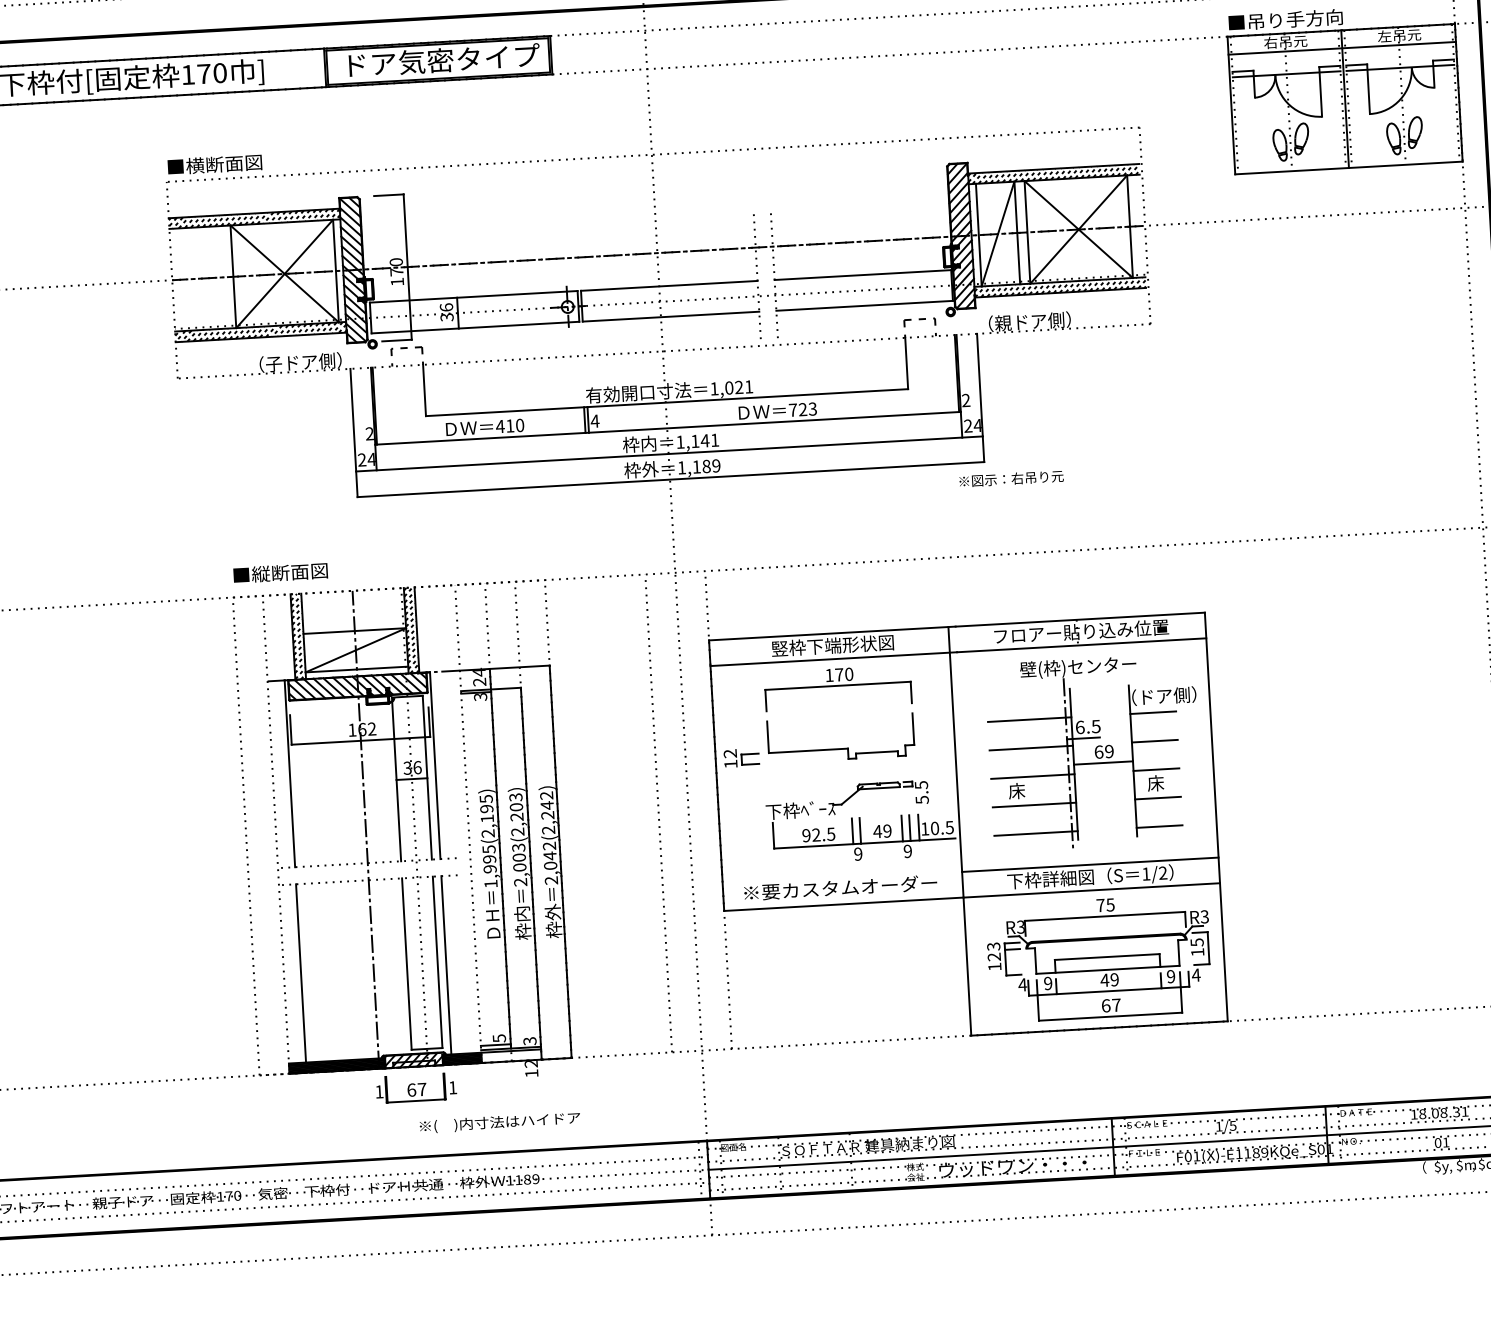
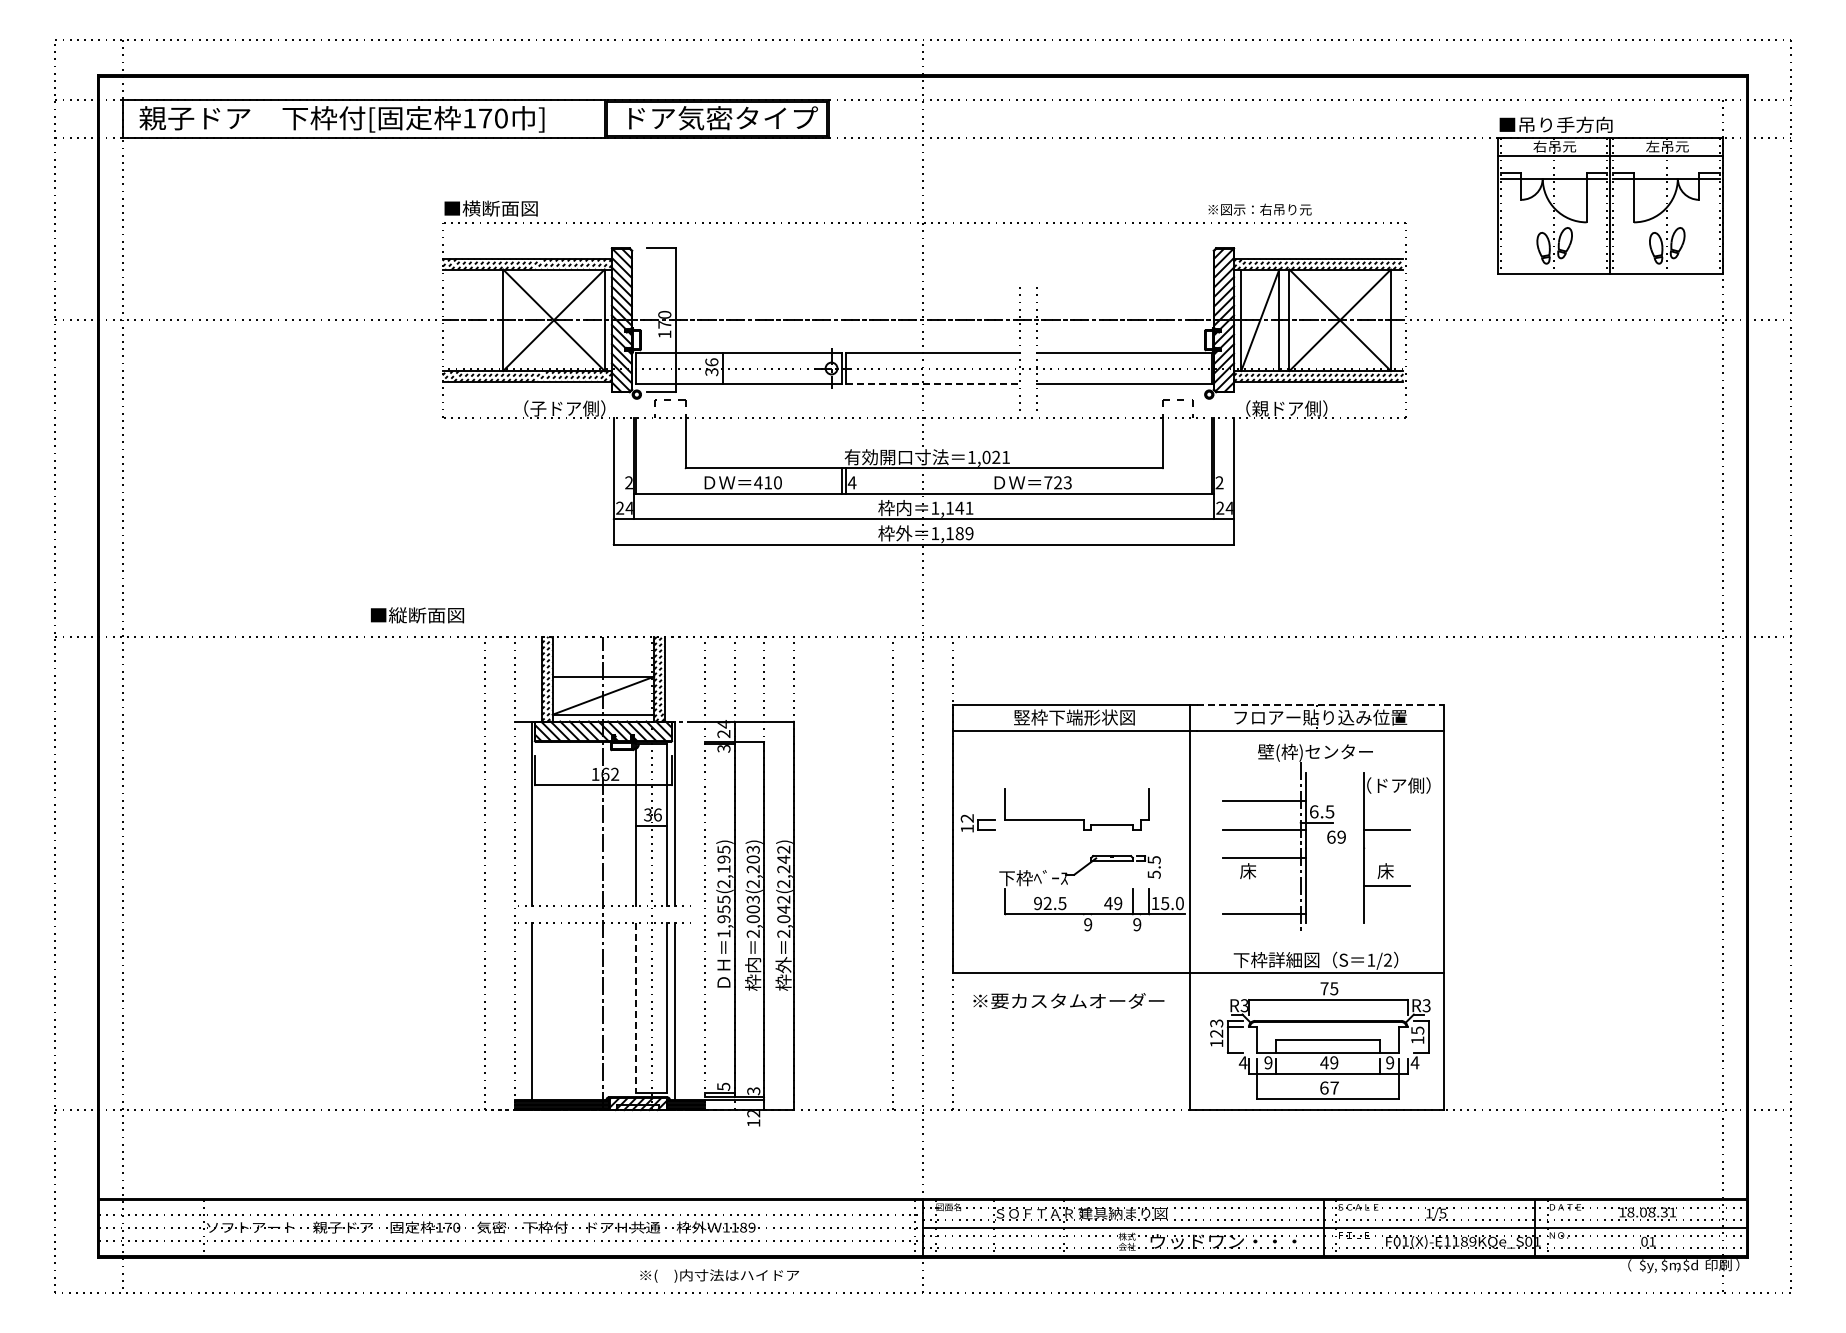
line: (671, 316) -> (933, 383), solid -> dashed
text: (1010, 478) -> (1259, 209), moved
text: (280, 573) -> (417, 615), moved
line: (1080, 619) -> (1320, 705), solid -> dashed
part: (838, 687) -> (1077, 759), removed
line: (1152, 712) -> (1386, 801), removed
line: (1103, 763) -> (1335, 848), removed
line: (1155, 769) -> (1386, 857), removed
line: (1034, 804) -> (1264, 885), removed
line: (909, 827) -> (1140, 901), removed
line: (1159, 827) -> (1386, 914), removed
text: (942, 828) -> (1172, 903), 10.5 -> 15.0
line: (860, 830) -> (1091, 901), removed
line: (852, 831) -> (1083, 901), removed
text: (489, 859) -> (723, 909), 1,995(2,195) -> 1,955(2,195)
line: (1090, 864) -> (1316, 947), removed
text: (840, 887) -> (1068, 1000), moved
line: (406, 964) -> (636, 1008), solid -> dashed
part: (415, 1088) -> (638, 1131), removed
text: (499, 1122) -> (719, 1275), moved

